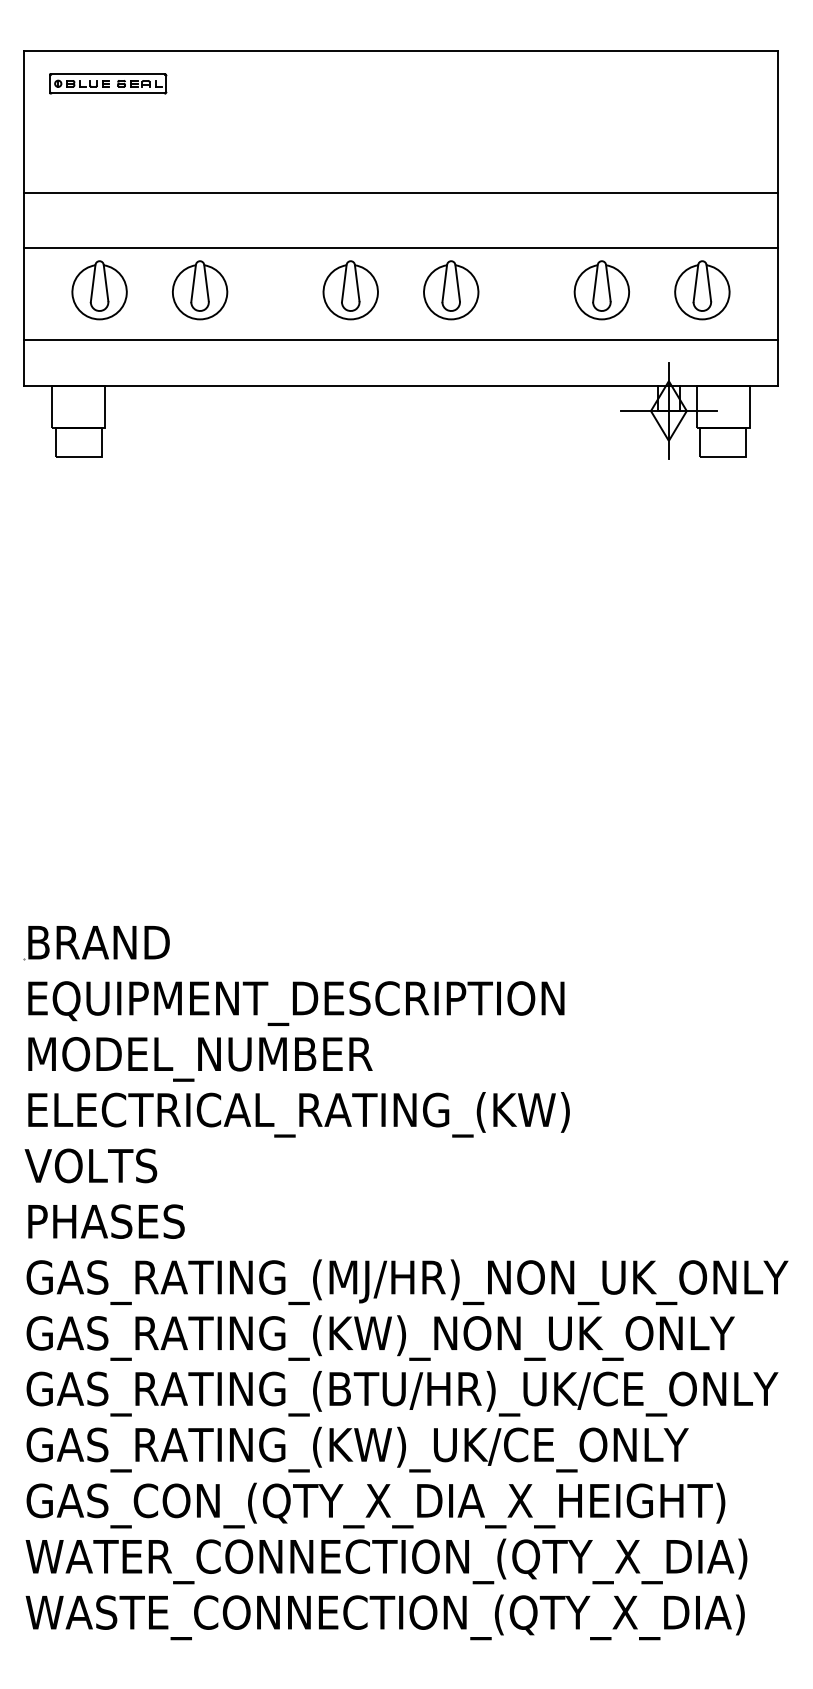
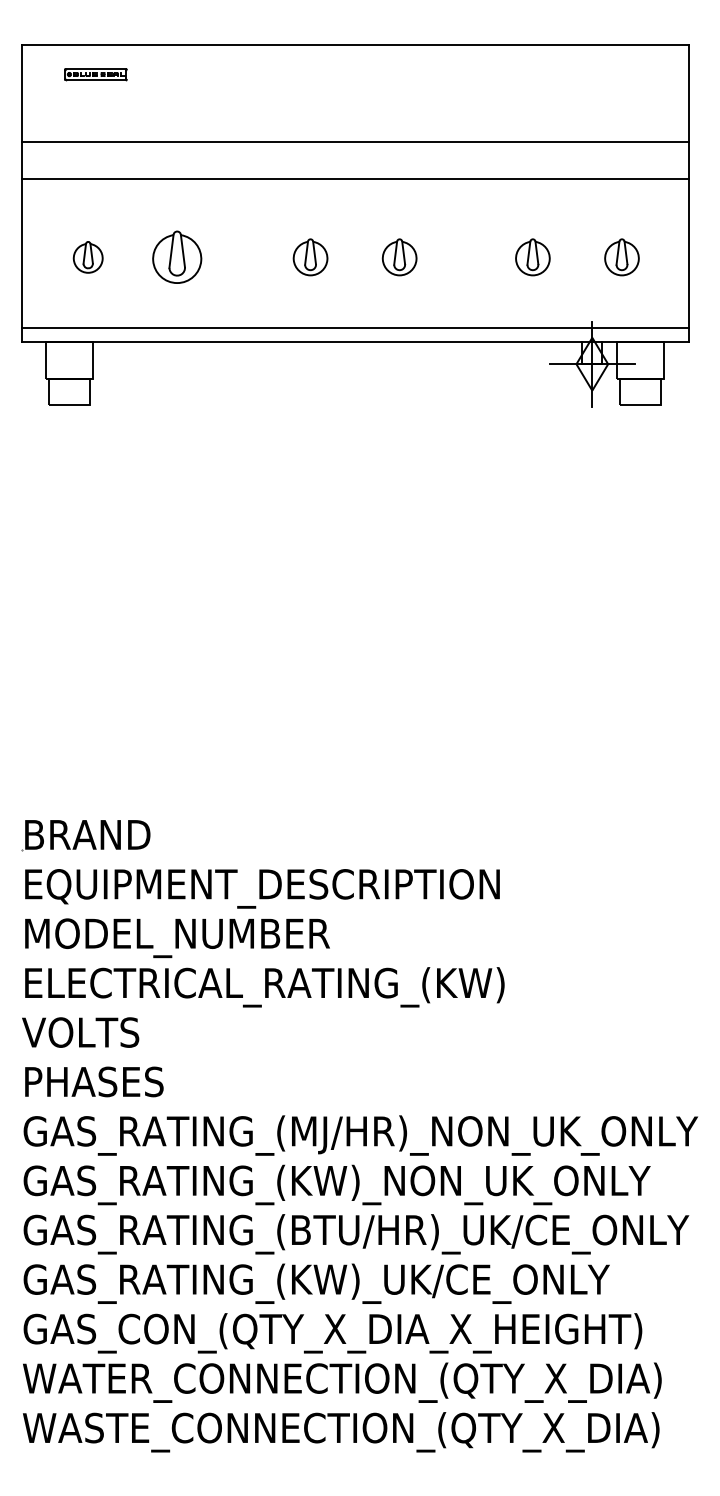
part: (108, 83) -> (96, 74), size x0.6
line: (400, 193) -> (354, 142), moved
line: (400, 247) -> (354, 178), moved
part: (99, 290) -> (88, 257), size x0.6
part: (350, 290) -> (310, 257), size x0.7
part: (451, 290) -> (399, 257), size x0.7
part: (601, 290) -> (532, 257), size x0.7
part: (702, 290) -> (622, 257), size x0.7
line: (400, 339) -> (354, 327), moved

